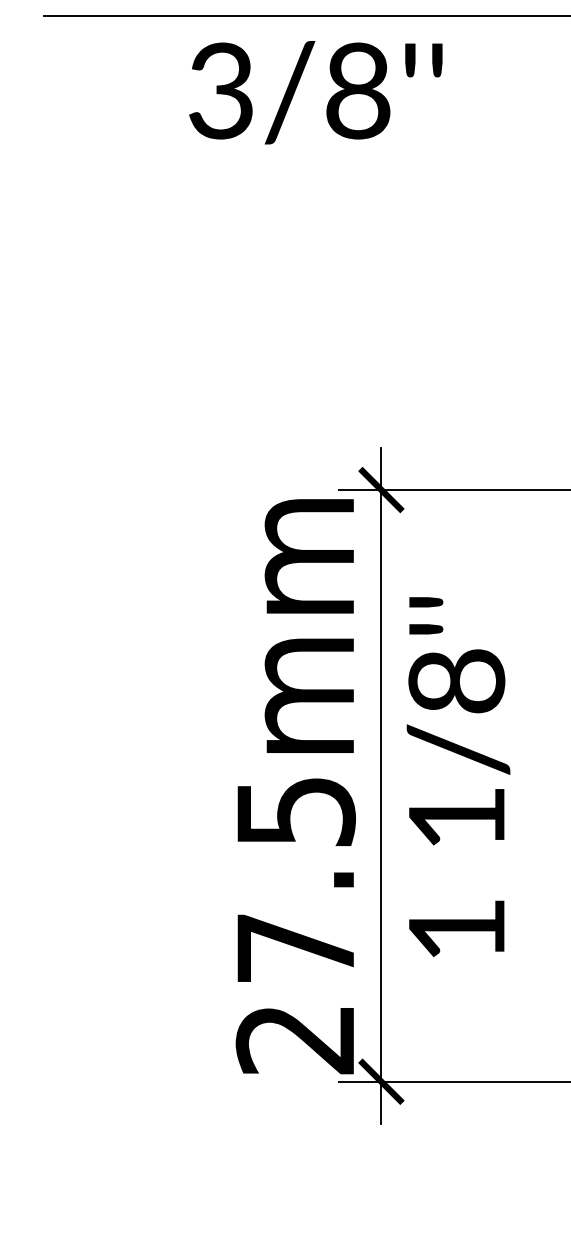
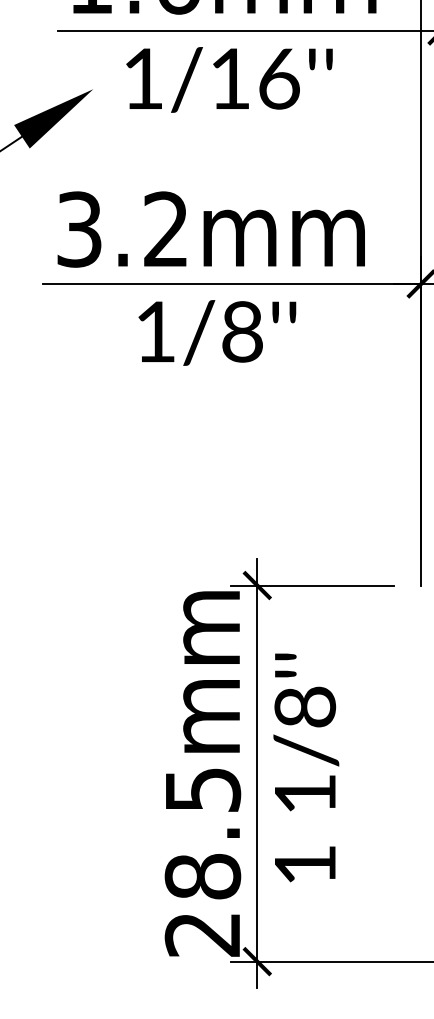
text: (221, 90) -> (155, 331), 3/8''\f] -> 1/8''\f]
text: (295, 947) -> (202, 876), 27.5mm -> 28.5mm

